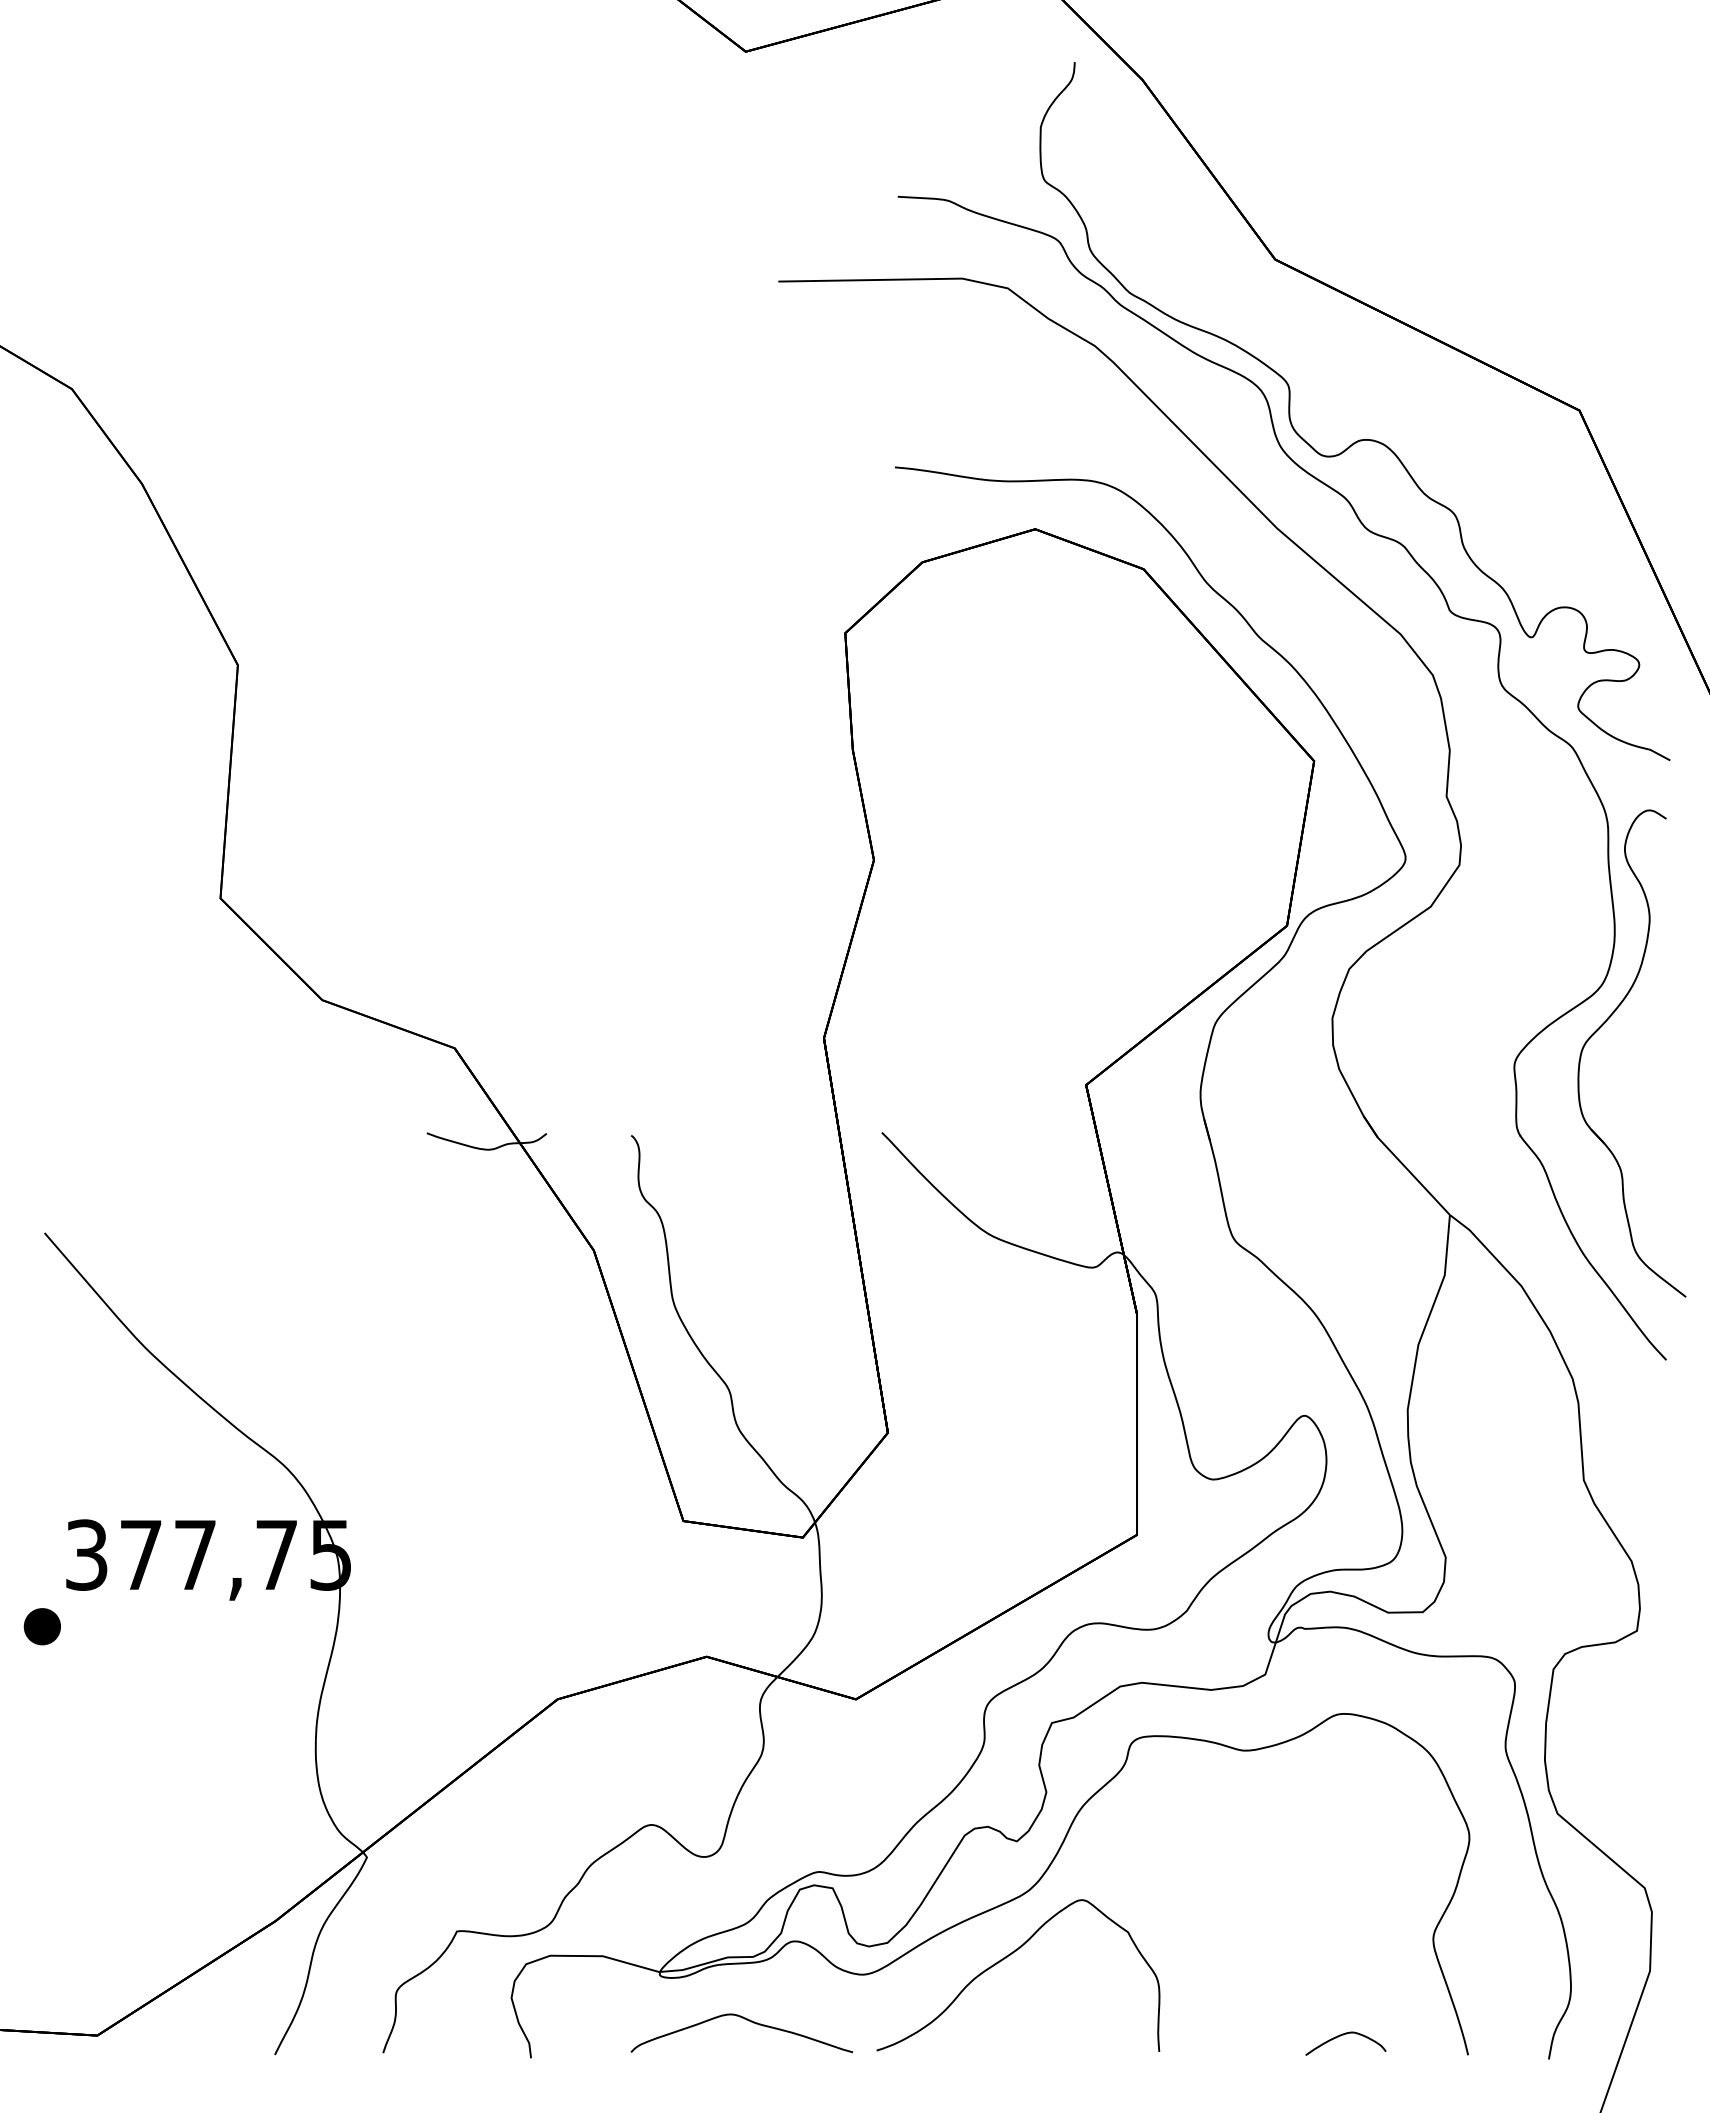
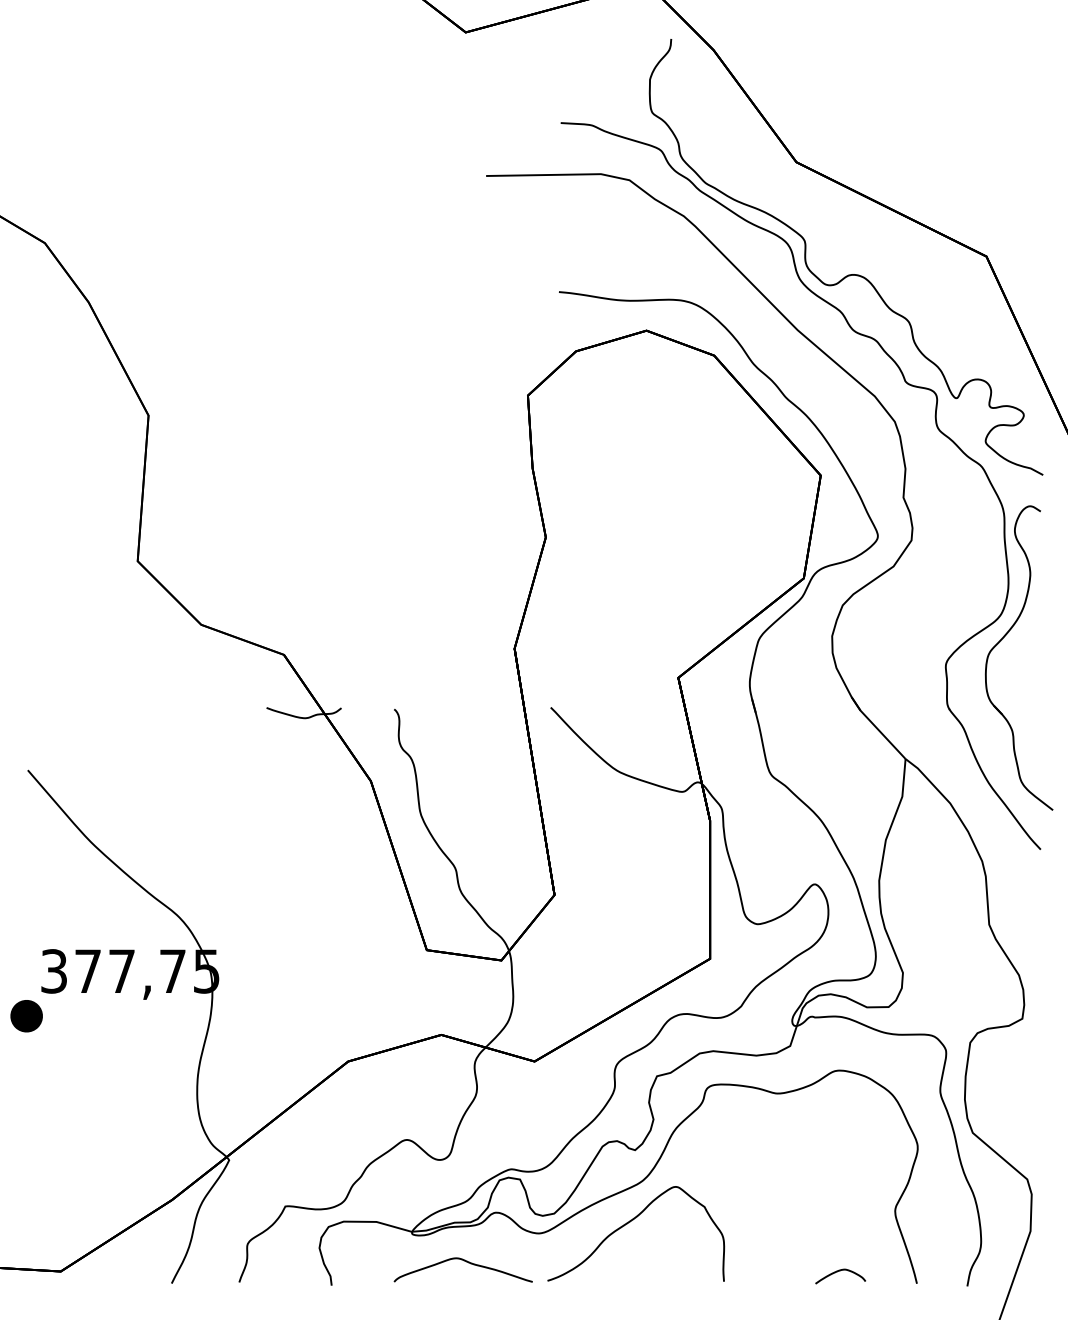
part: (40, 1625) -> (25, 1015), size x1.4

